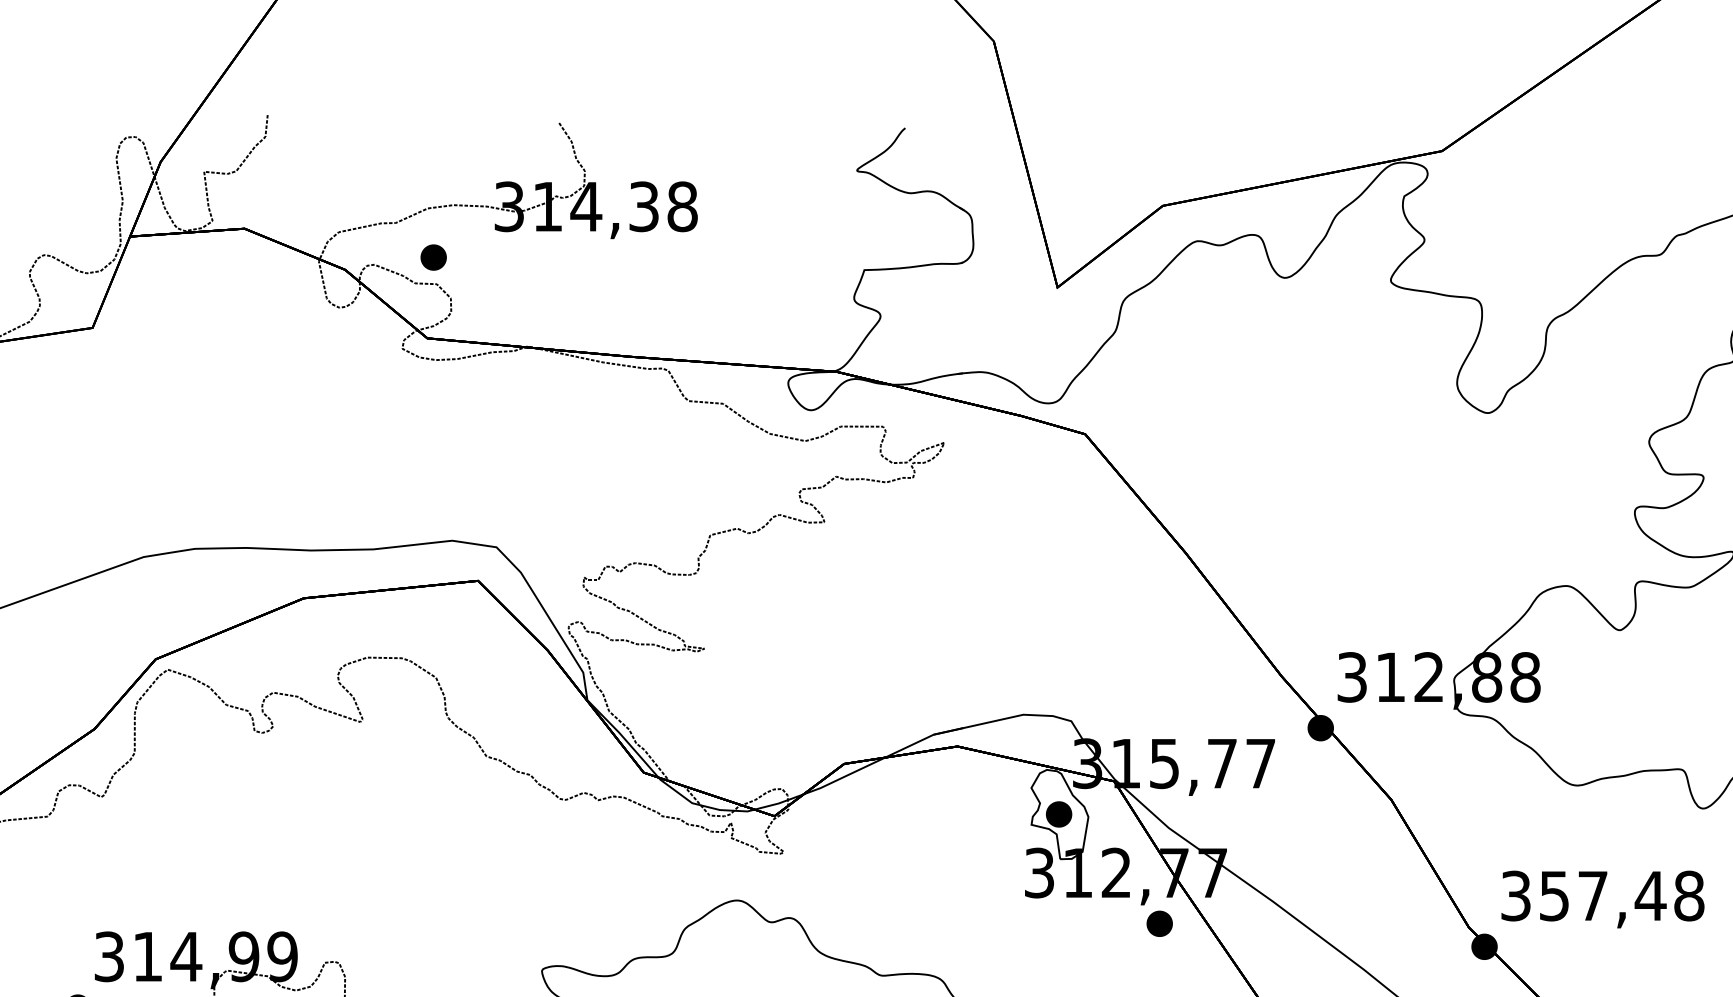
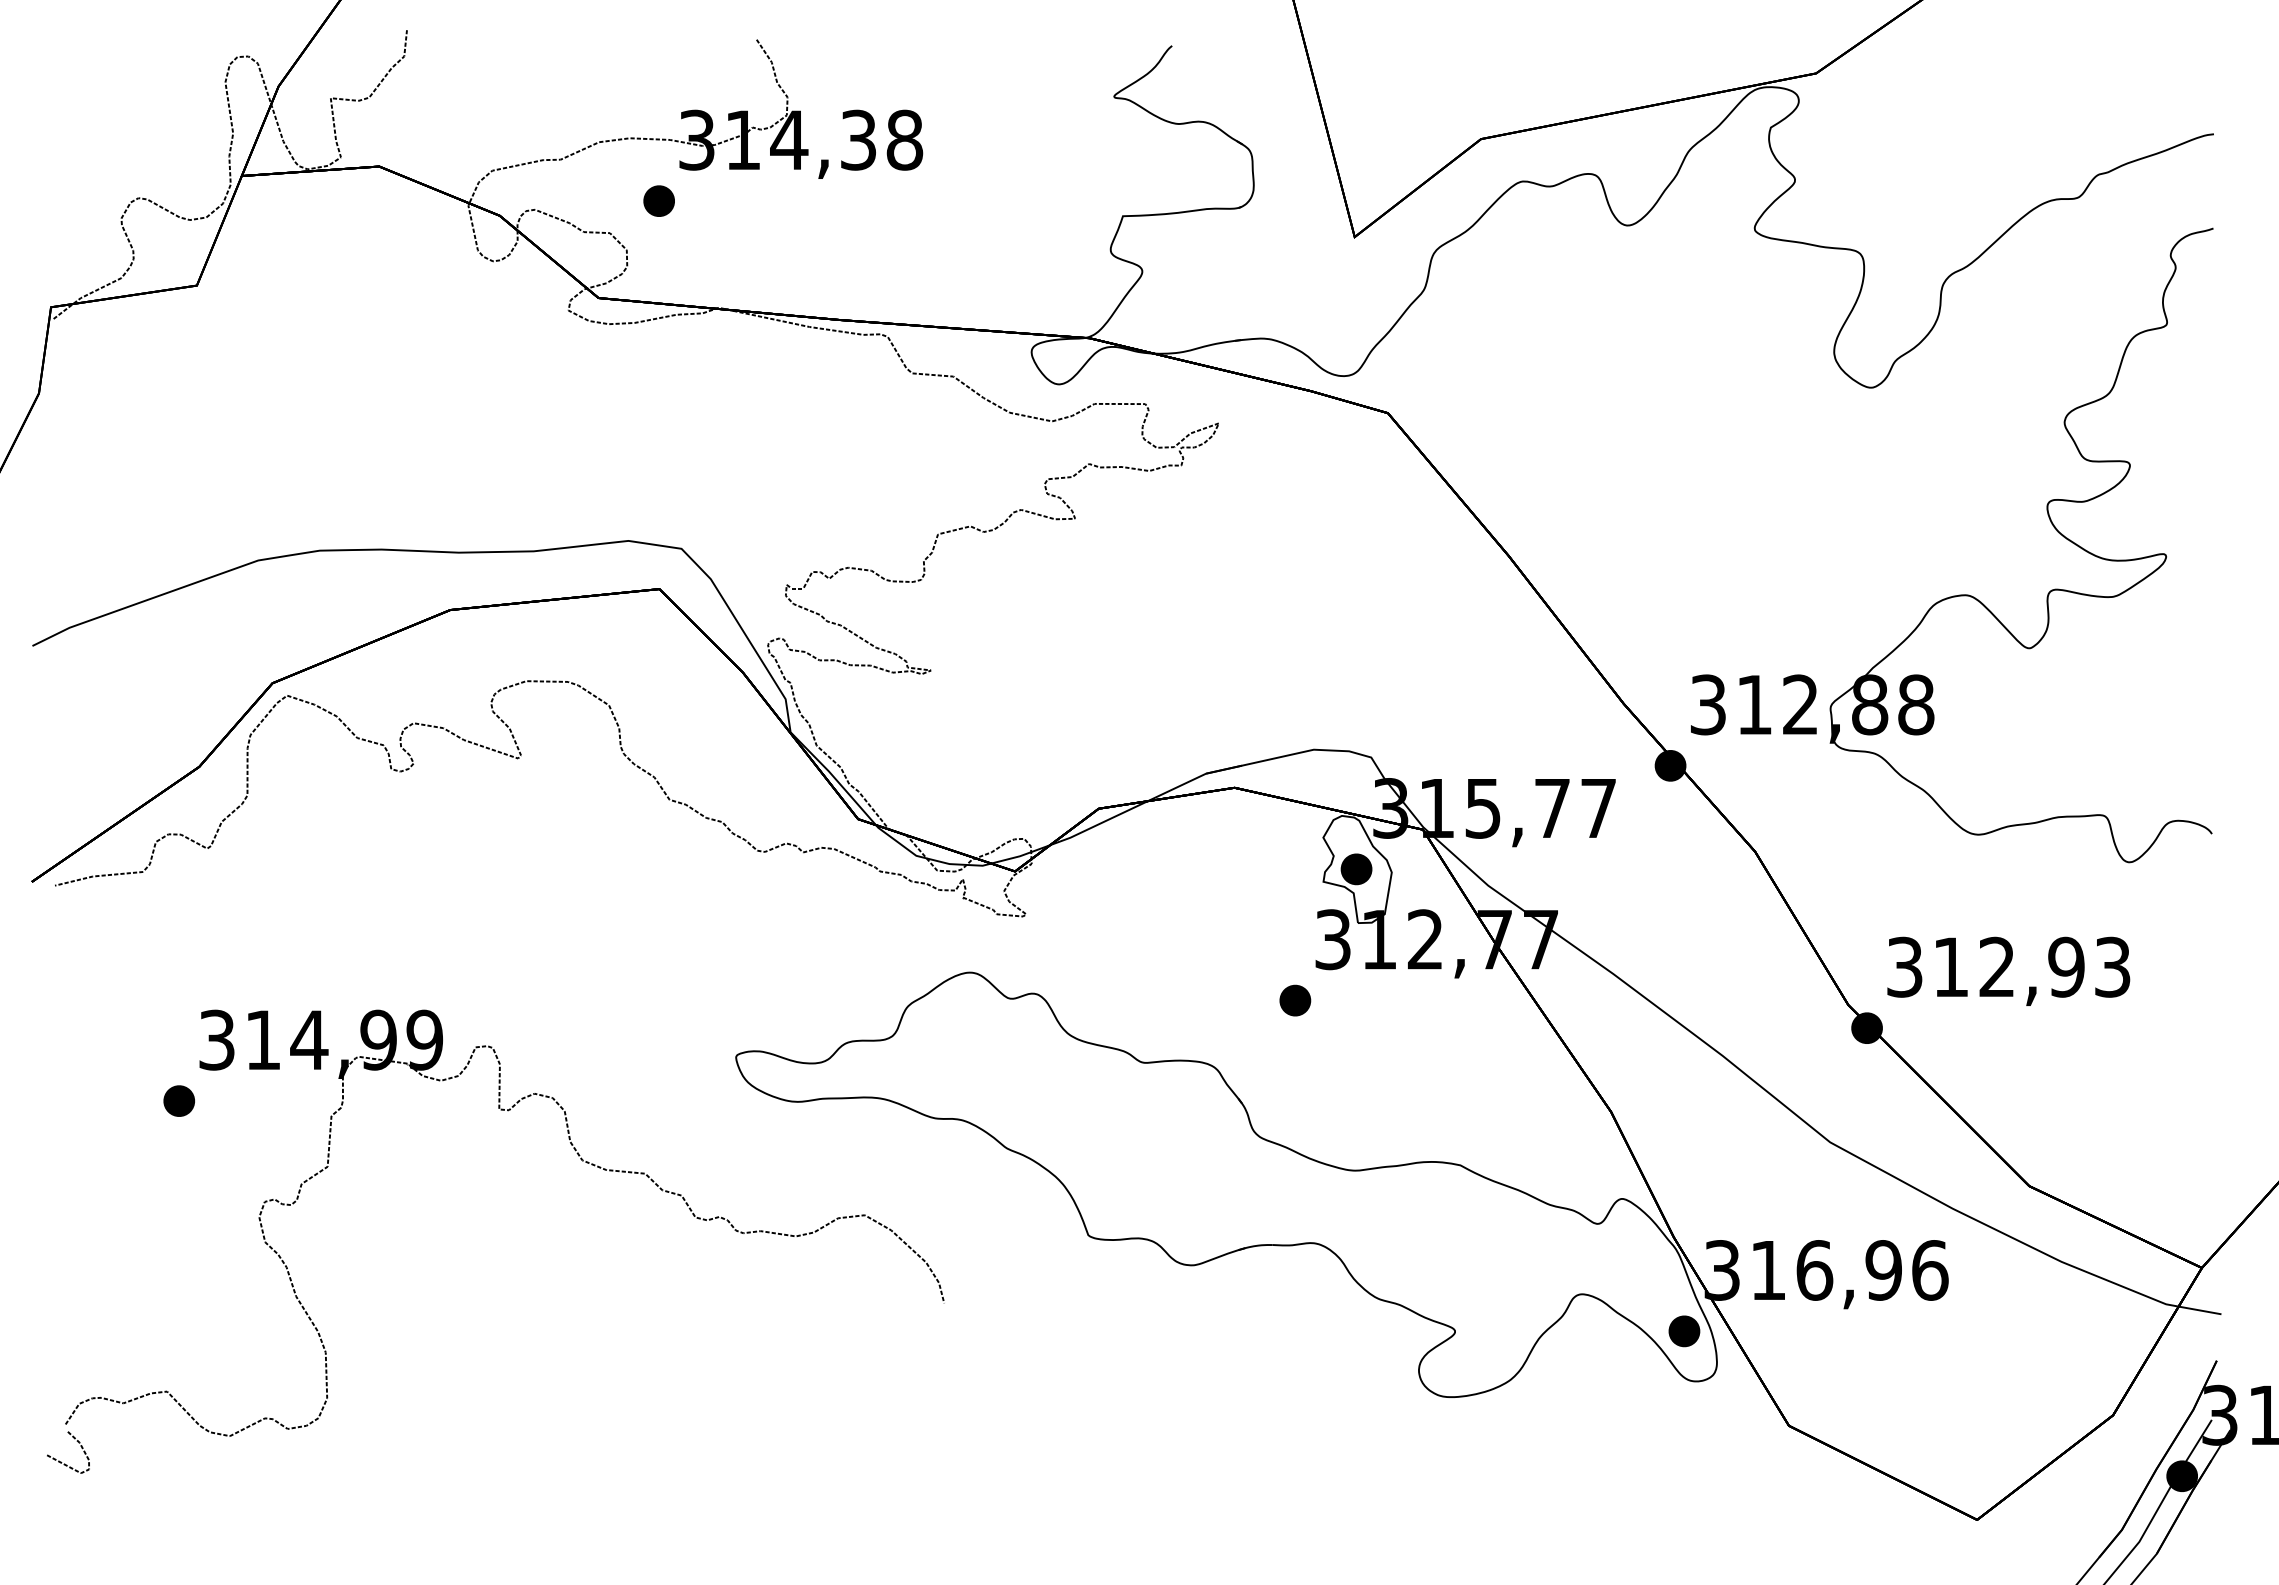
part: (433, 257) -> (658, 200), moved
text: (1621, 895) -> (2031, 966), 357,48 -> 312,93
part: (1159, 923) -> (1295, 1000), moved

